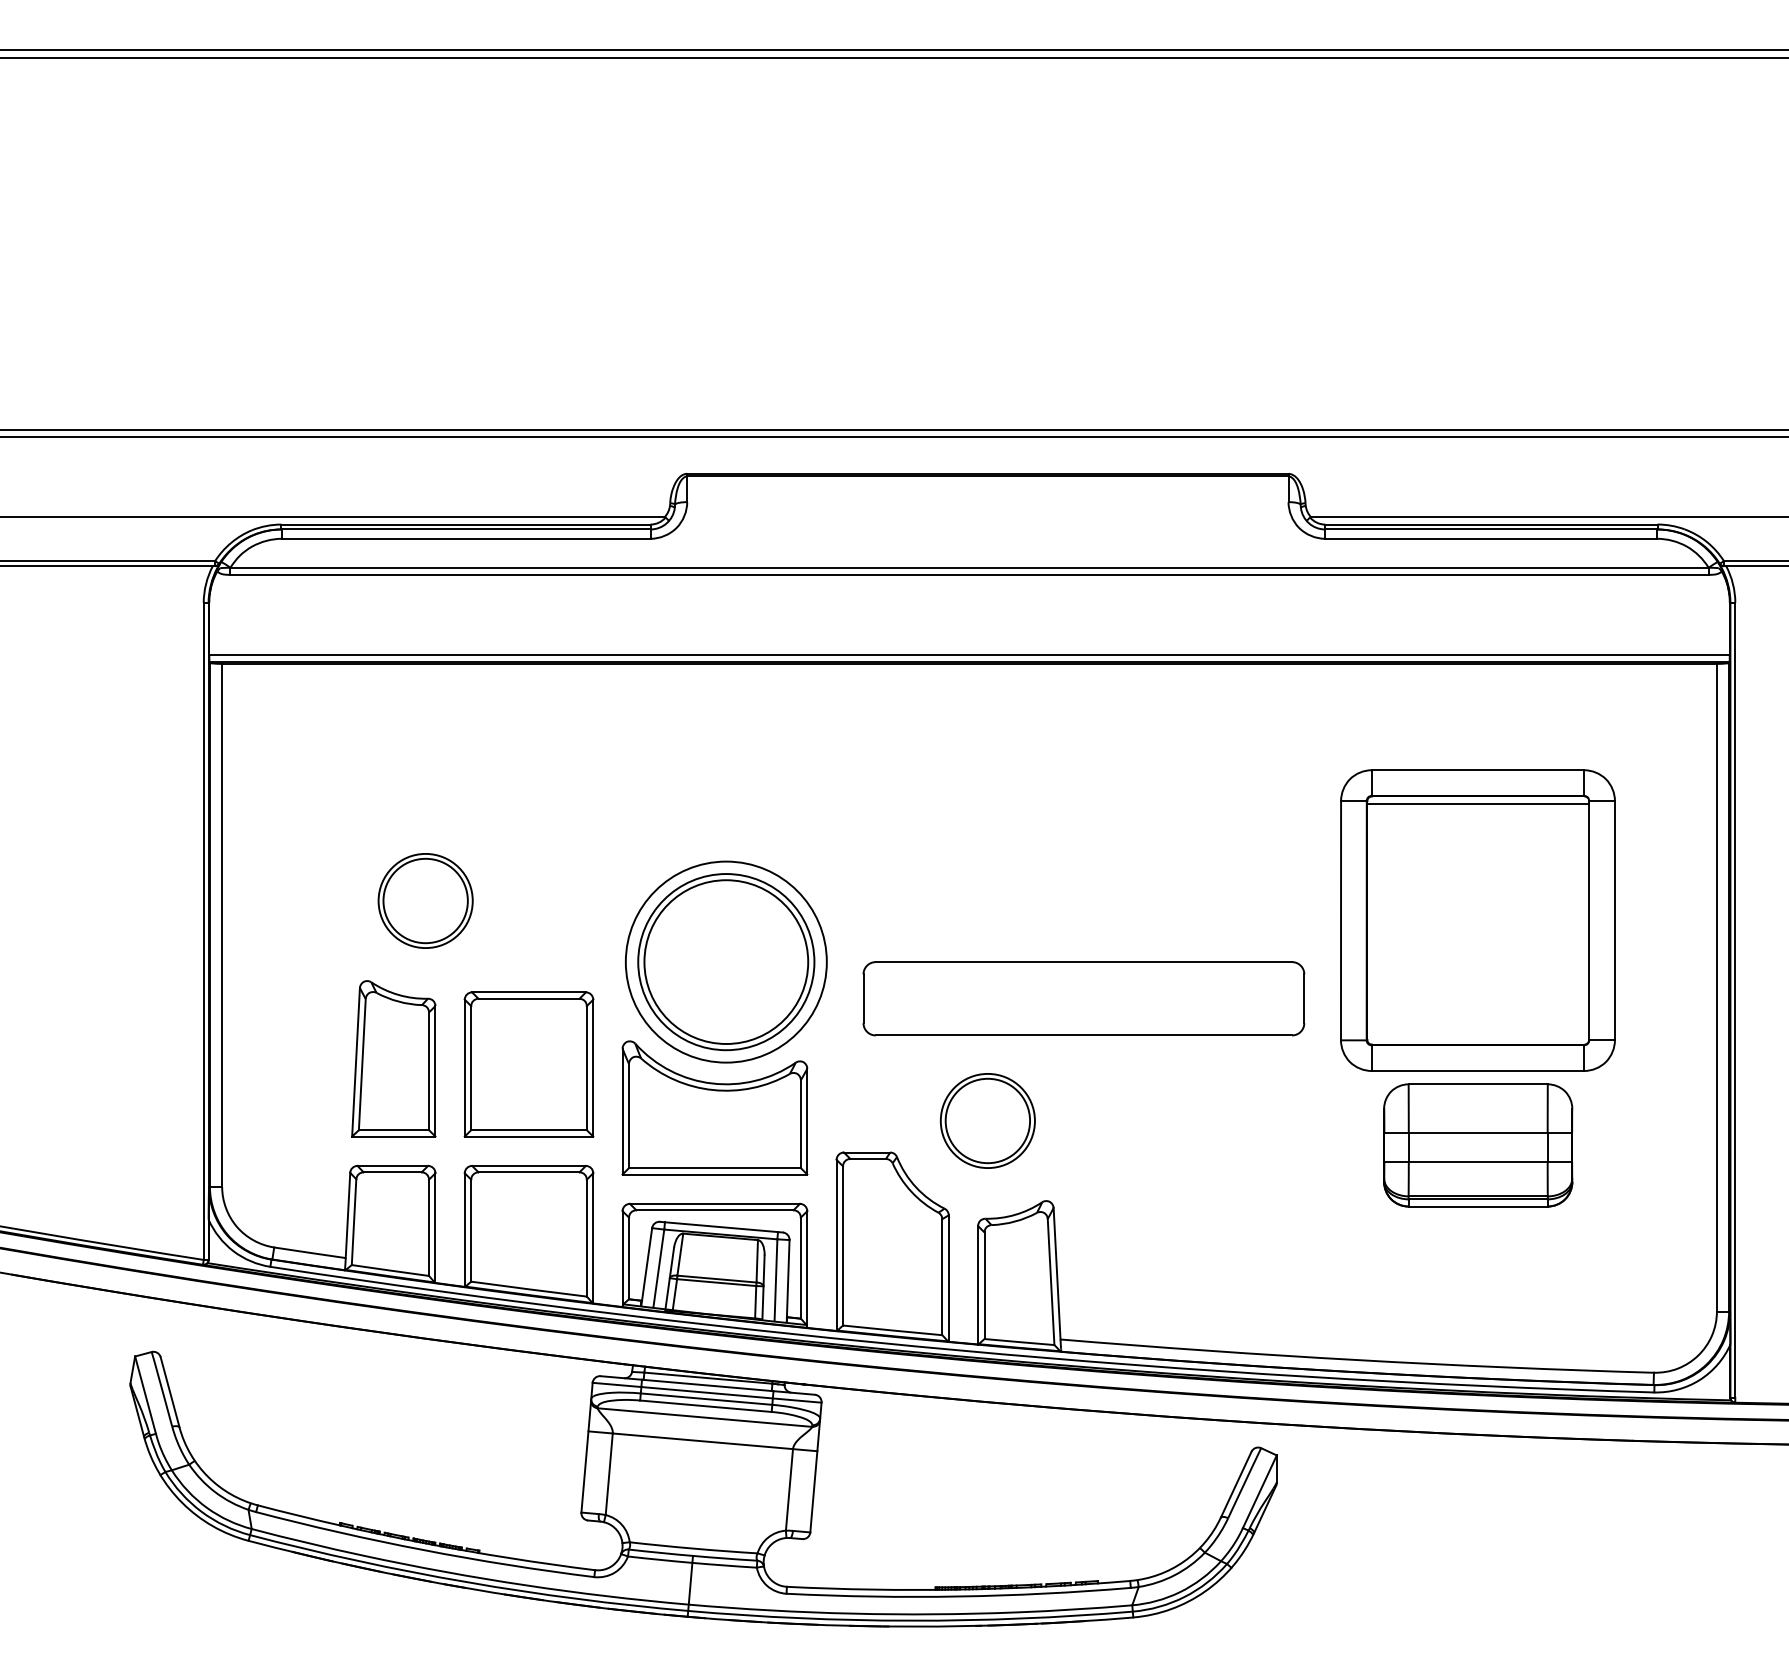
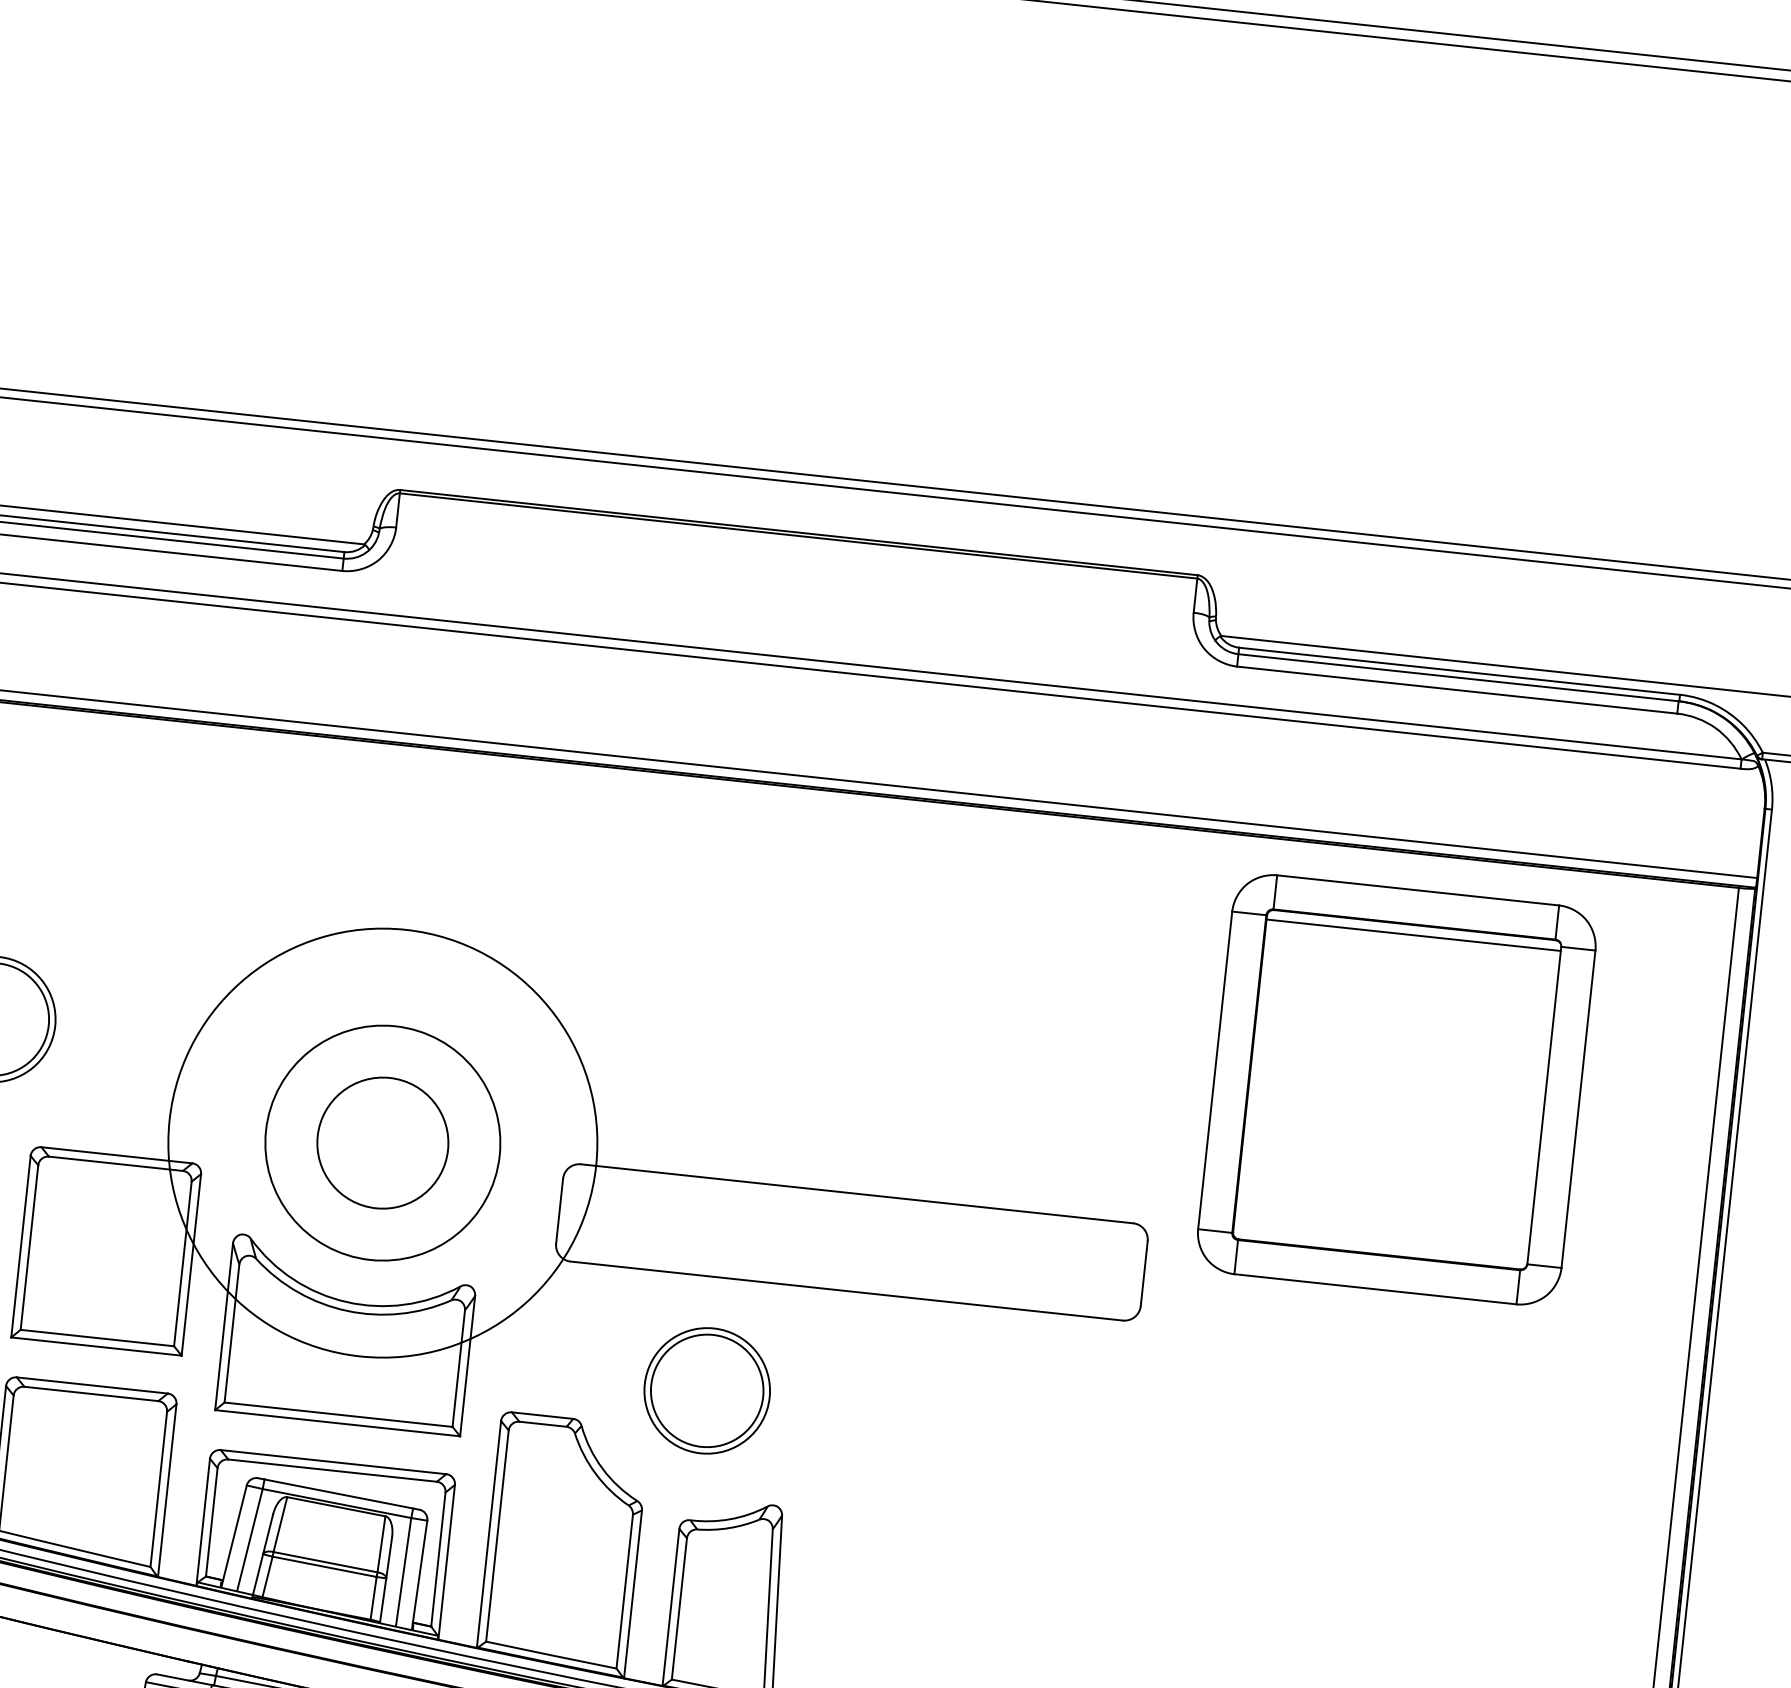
part: (1477, 920) -> (1396, 1089), moved
circle: (725, 961) -> (381, 1142), size x1.6
circle: (726, 962) -> (383, 1143), size x0.6
part: (1478, 1145) -> (1354, 1492), removed

